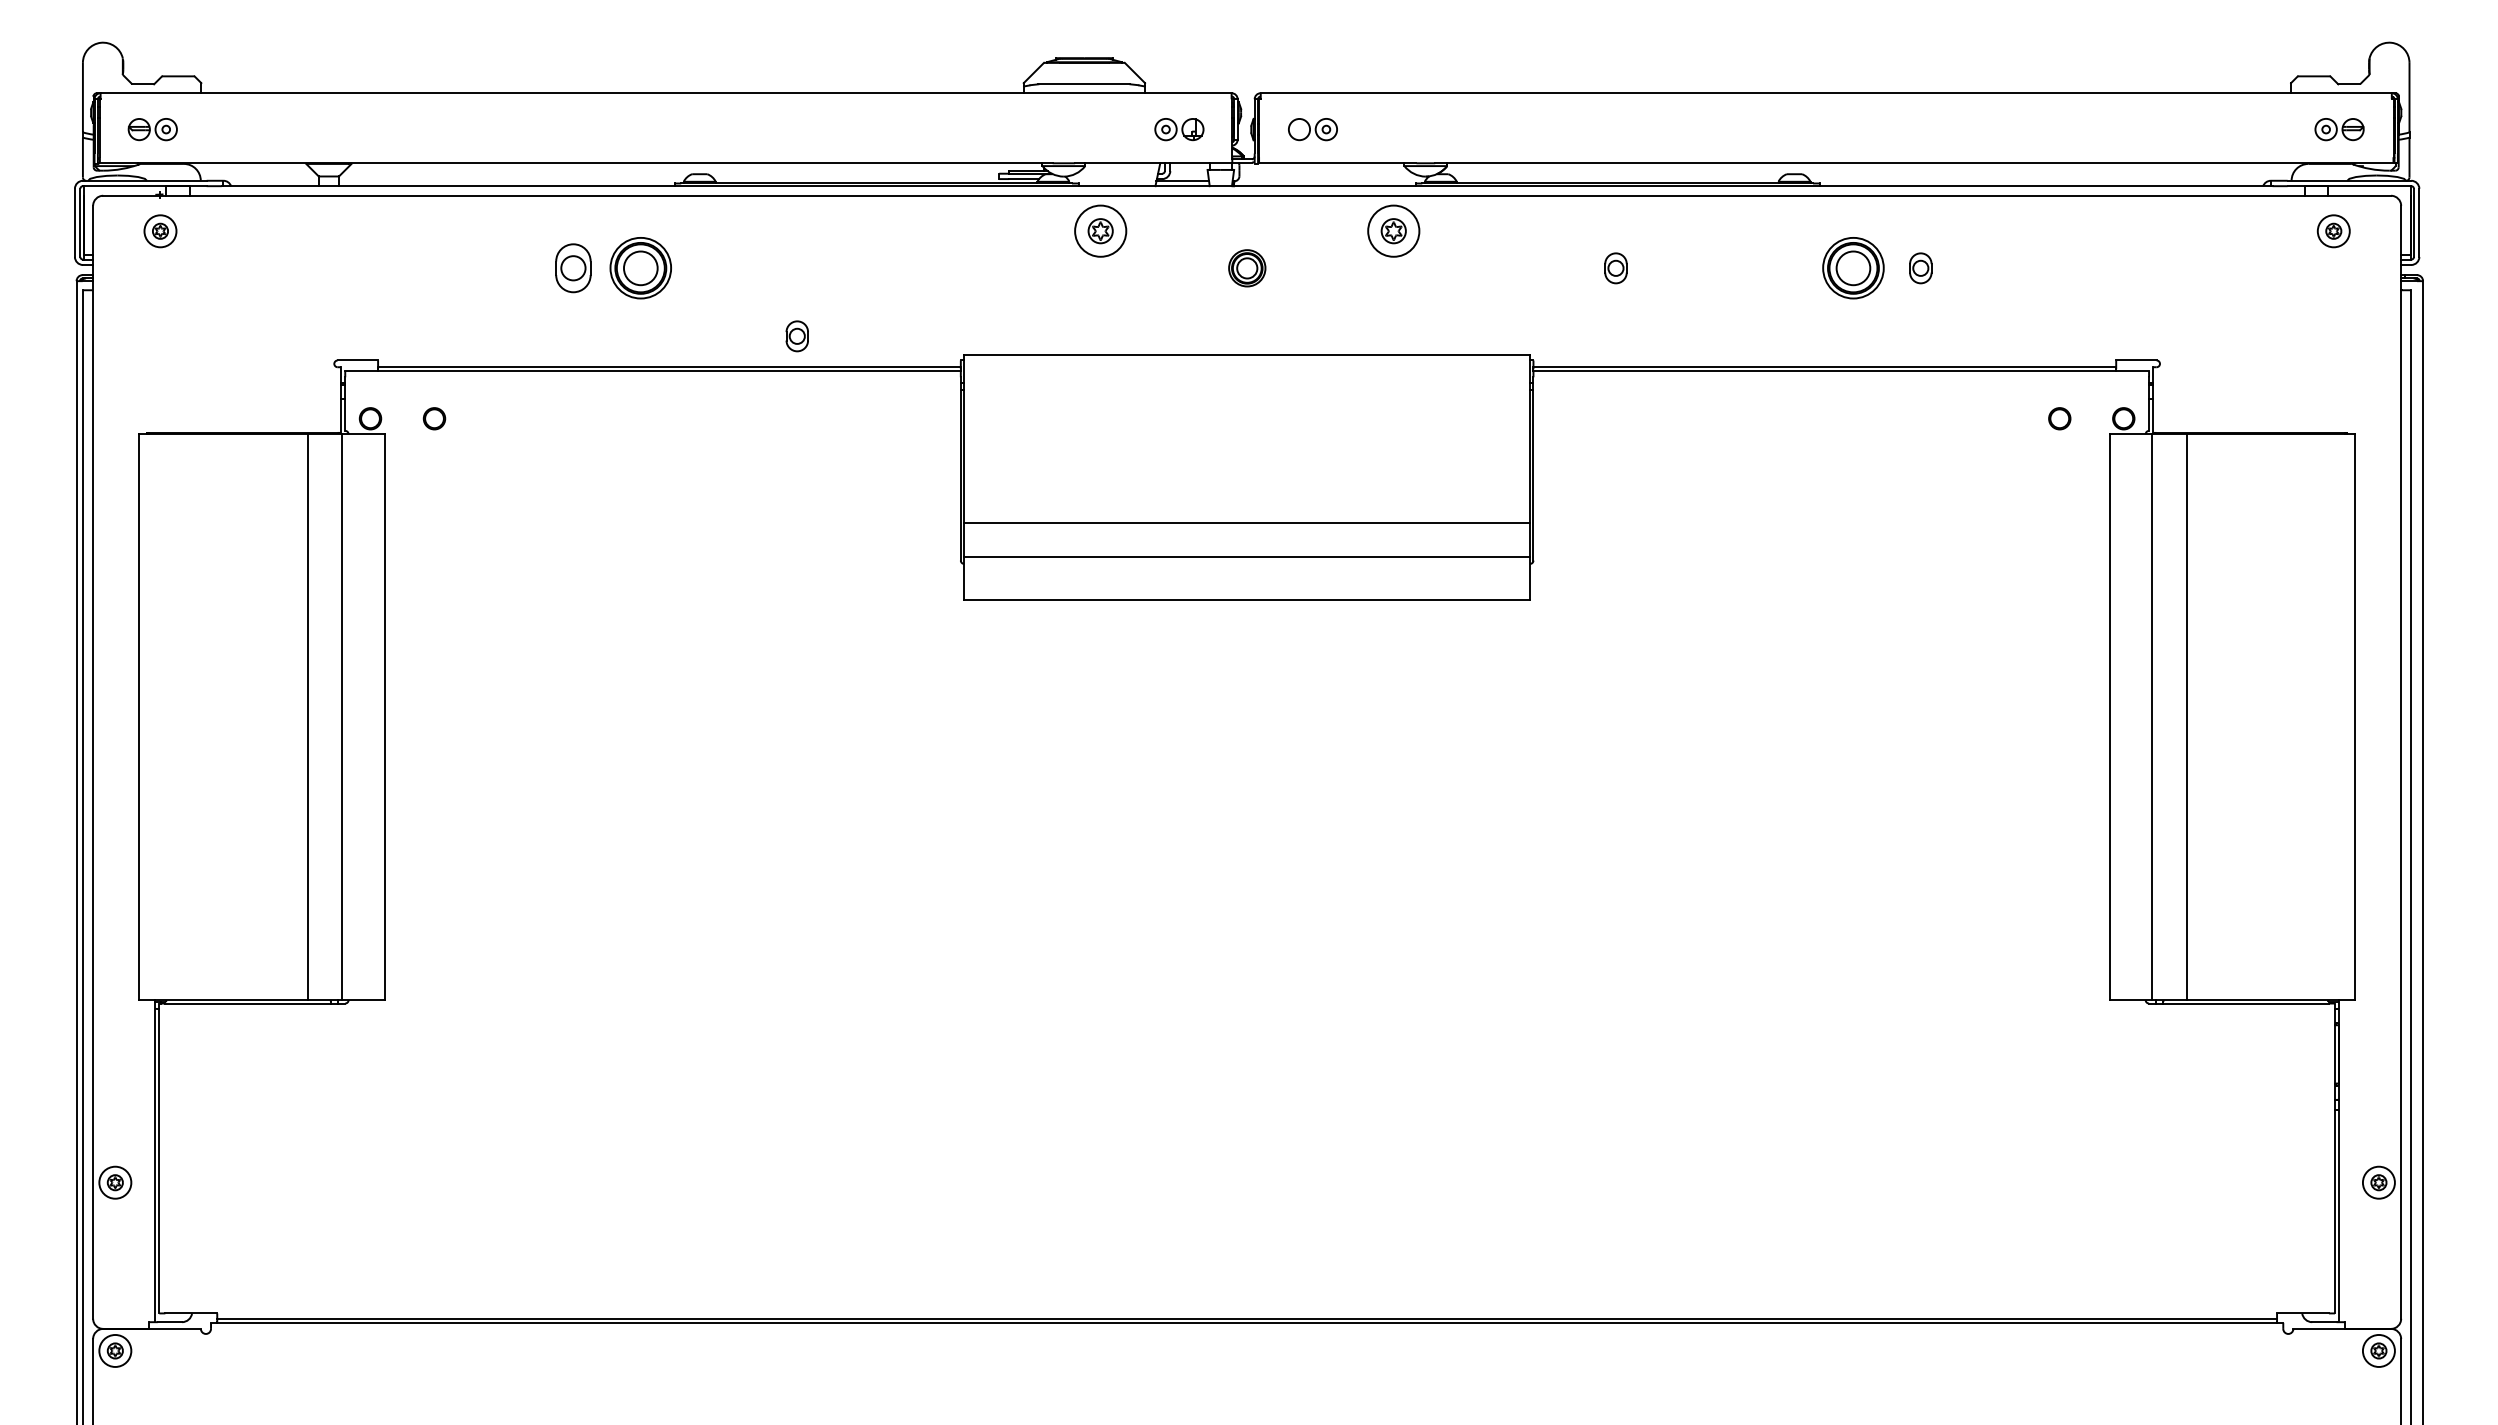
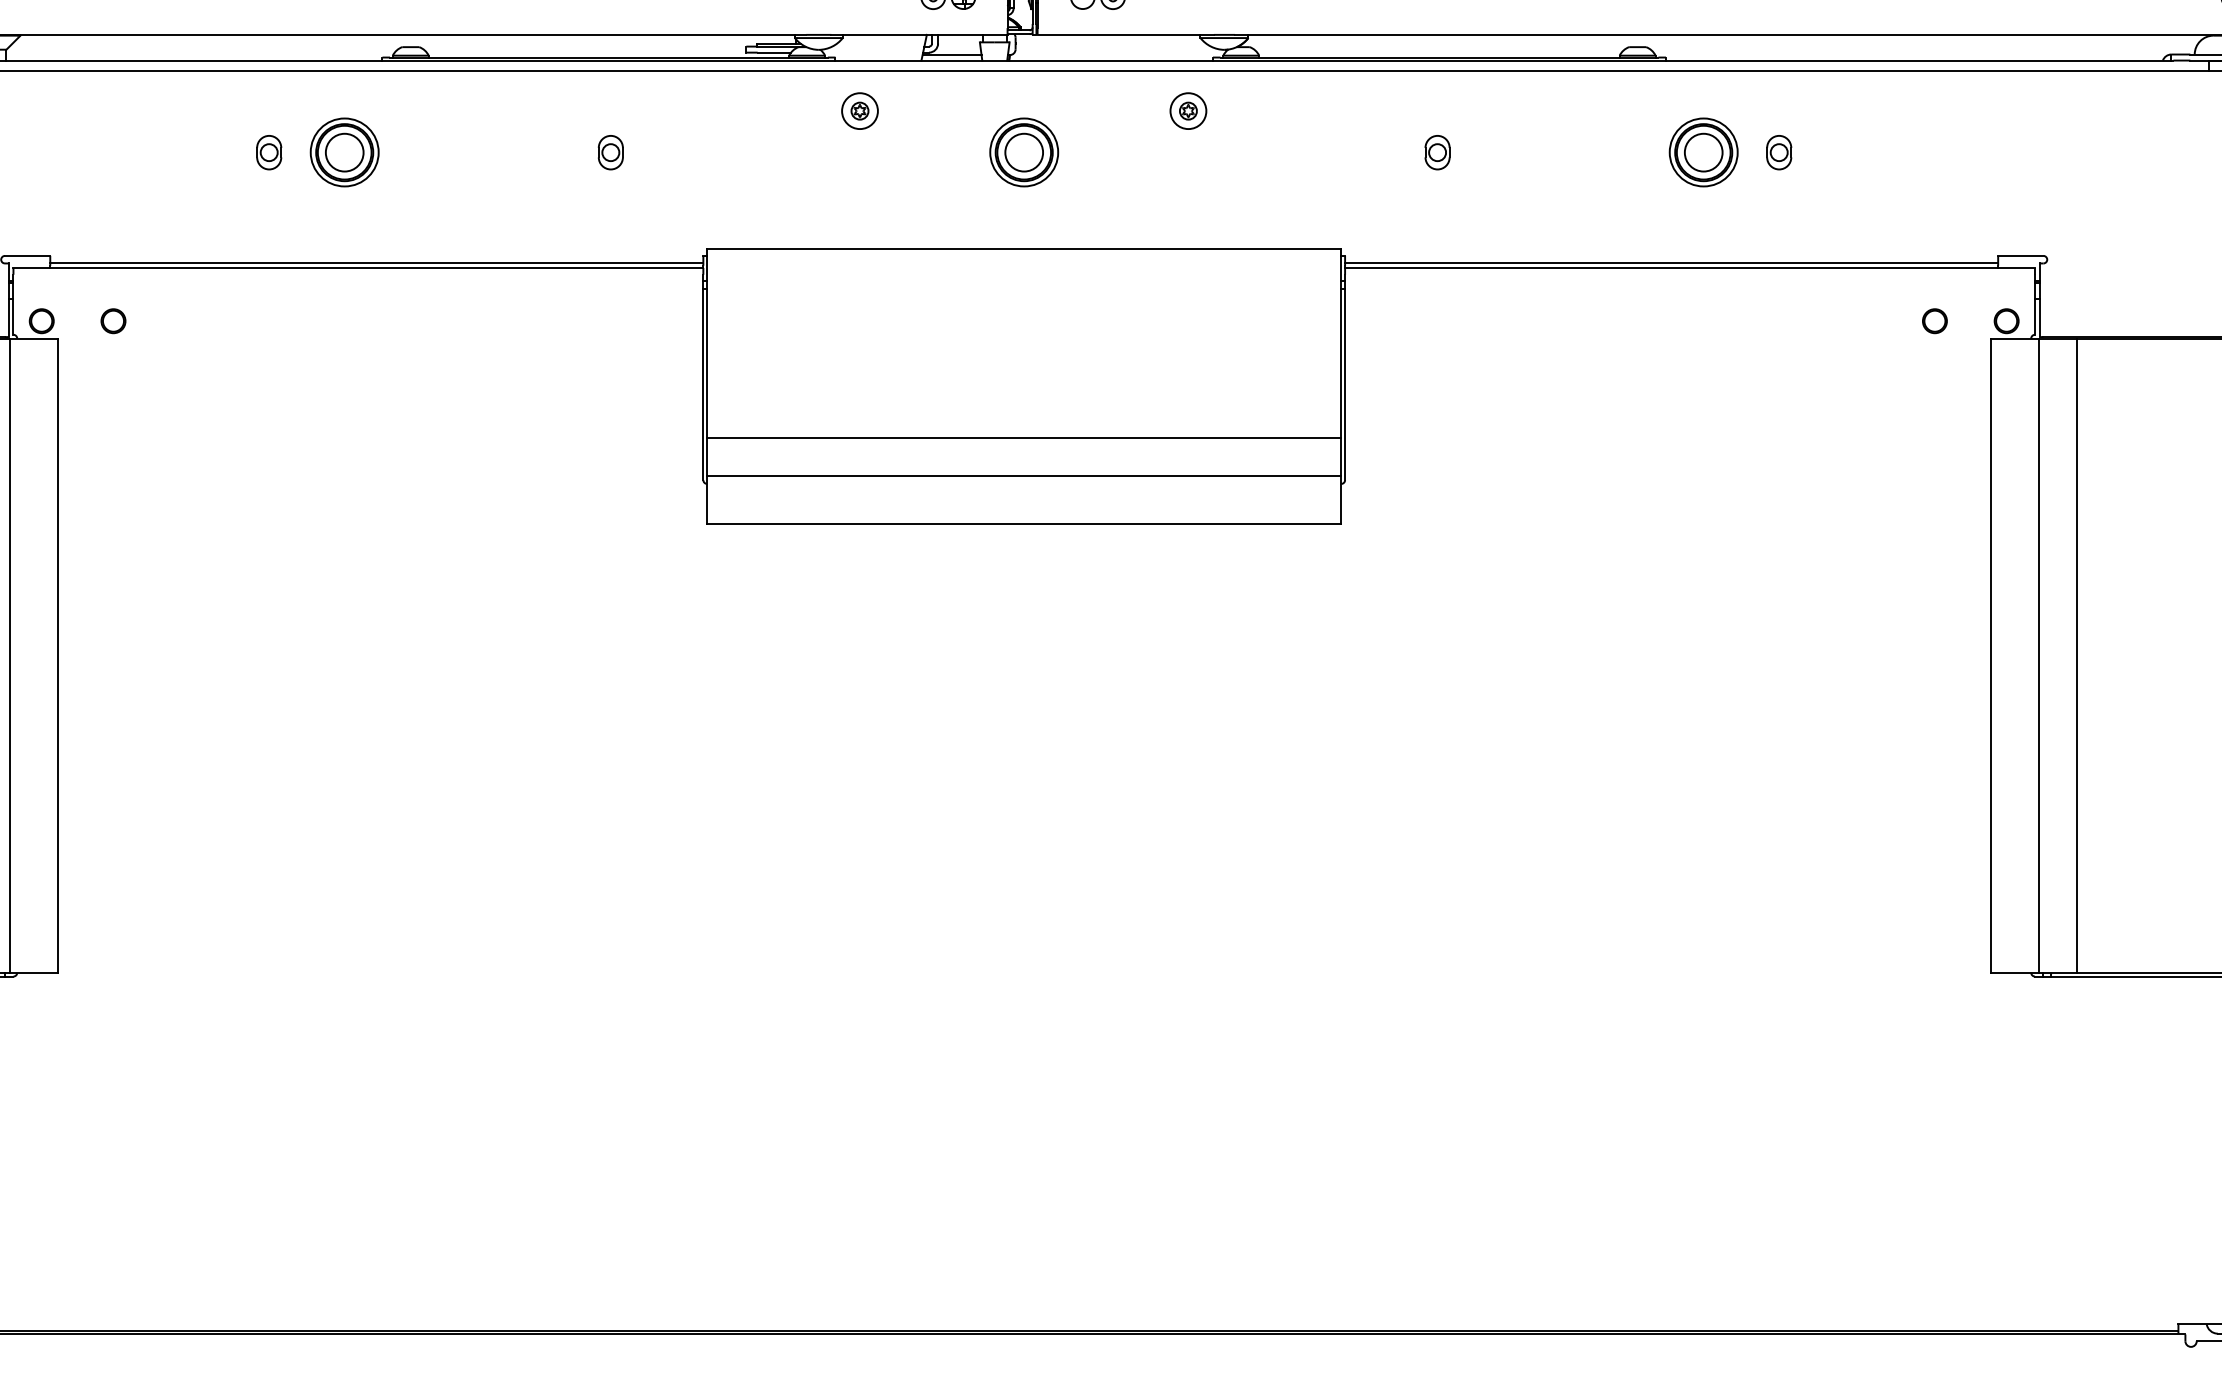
part: (1100, 231) -> (859, 111), size x0.62
part: (1393, 231) -> (1188, 111), size x0.62
part: (573, 268) -> (269, 152), size x0.62
part: (1247, 268) -> (1024, 152), size x1.67
part: (796, 336) -> (609, 152), moved

